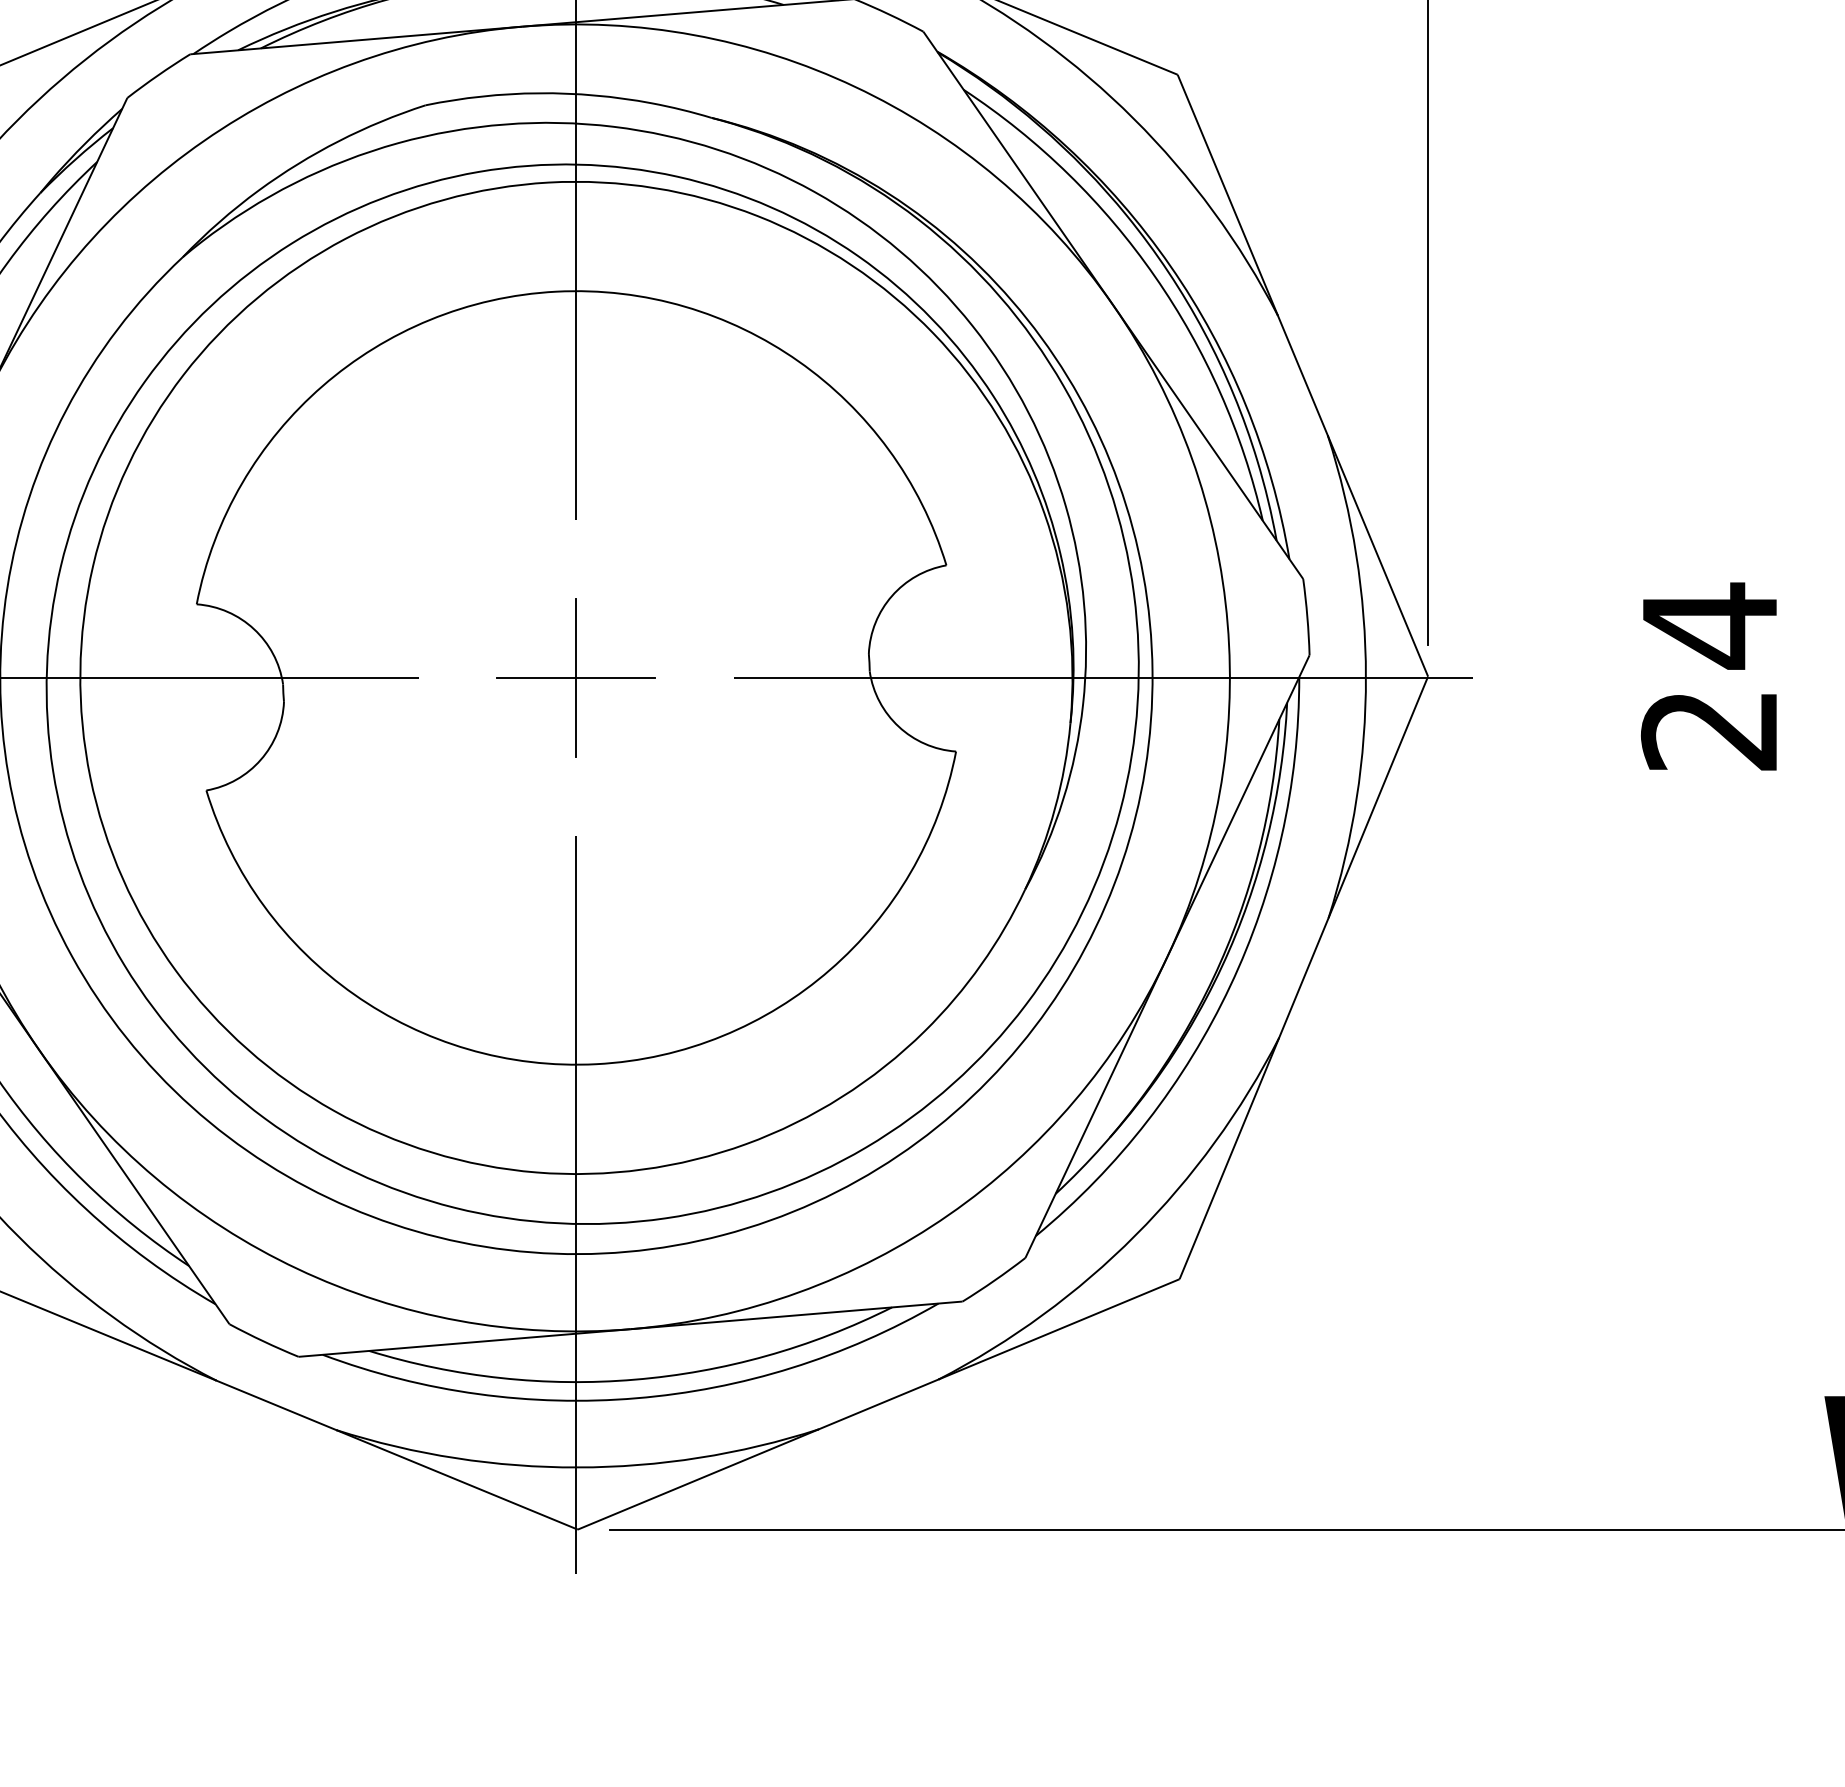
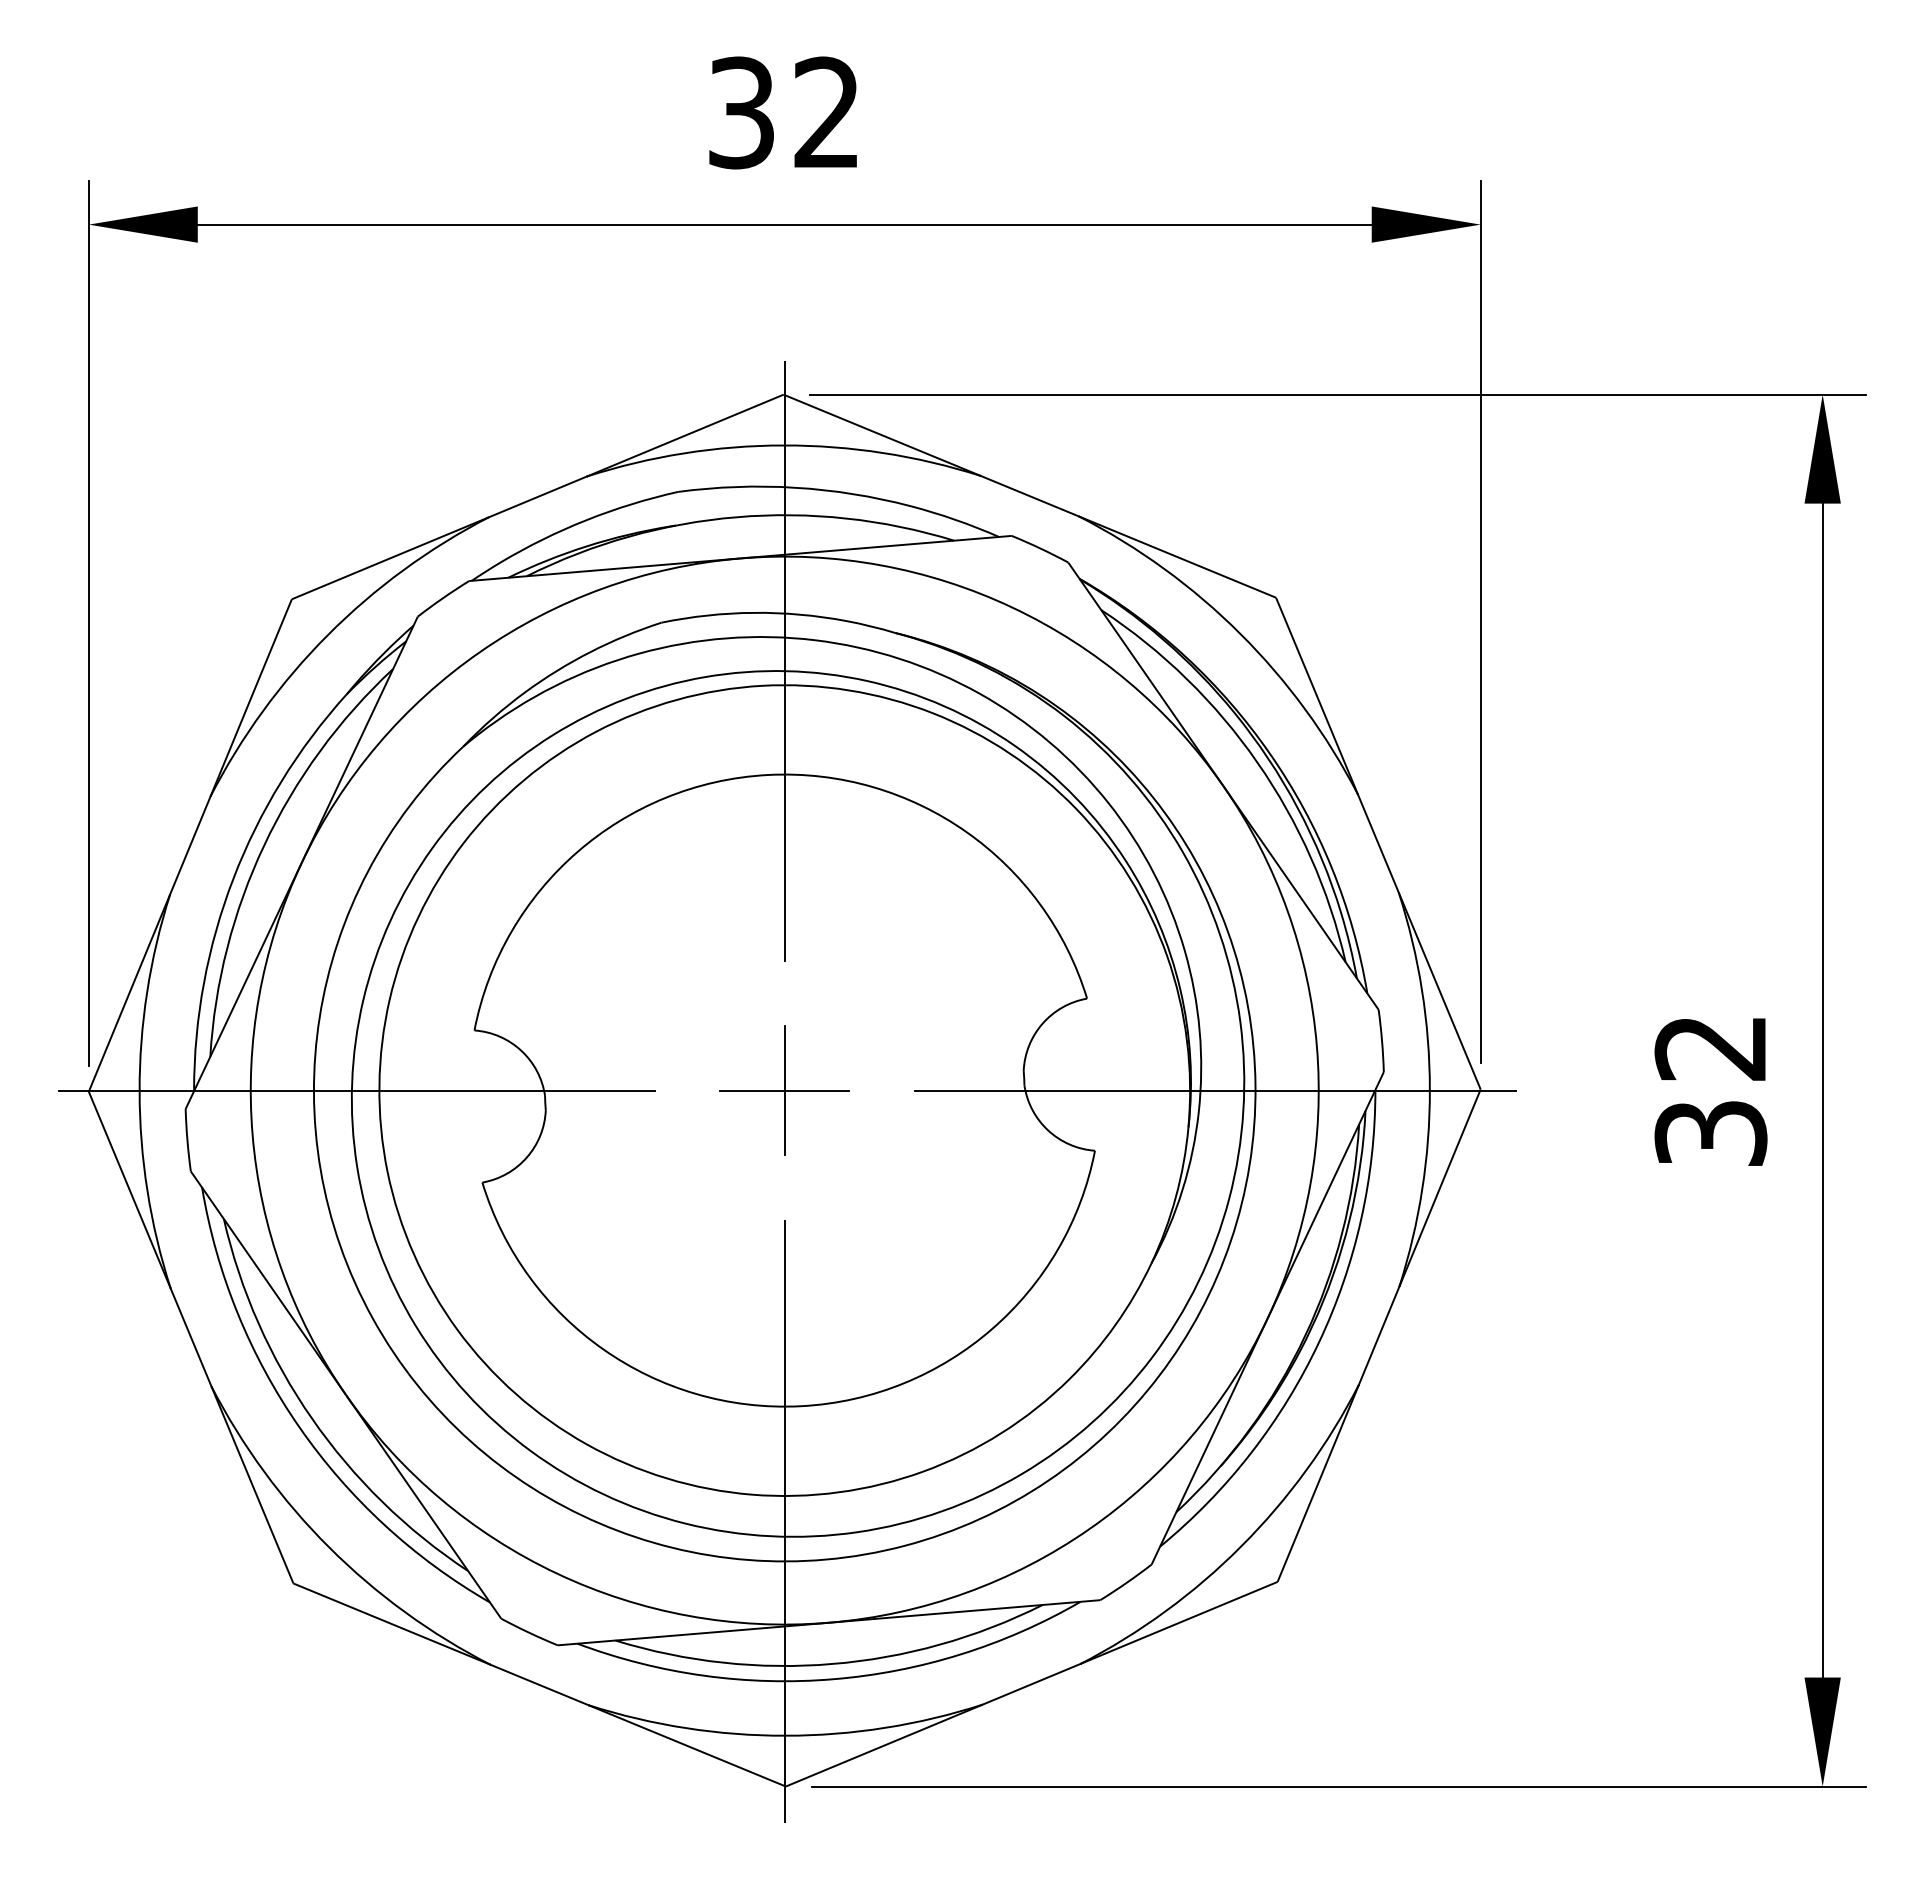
text: (1709, 676) -> (1710, 1089), 24 -> 32

